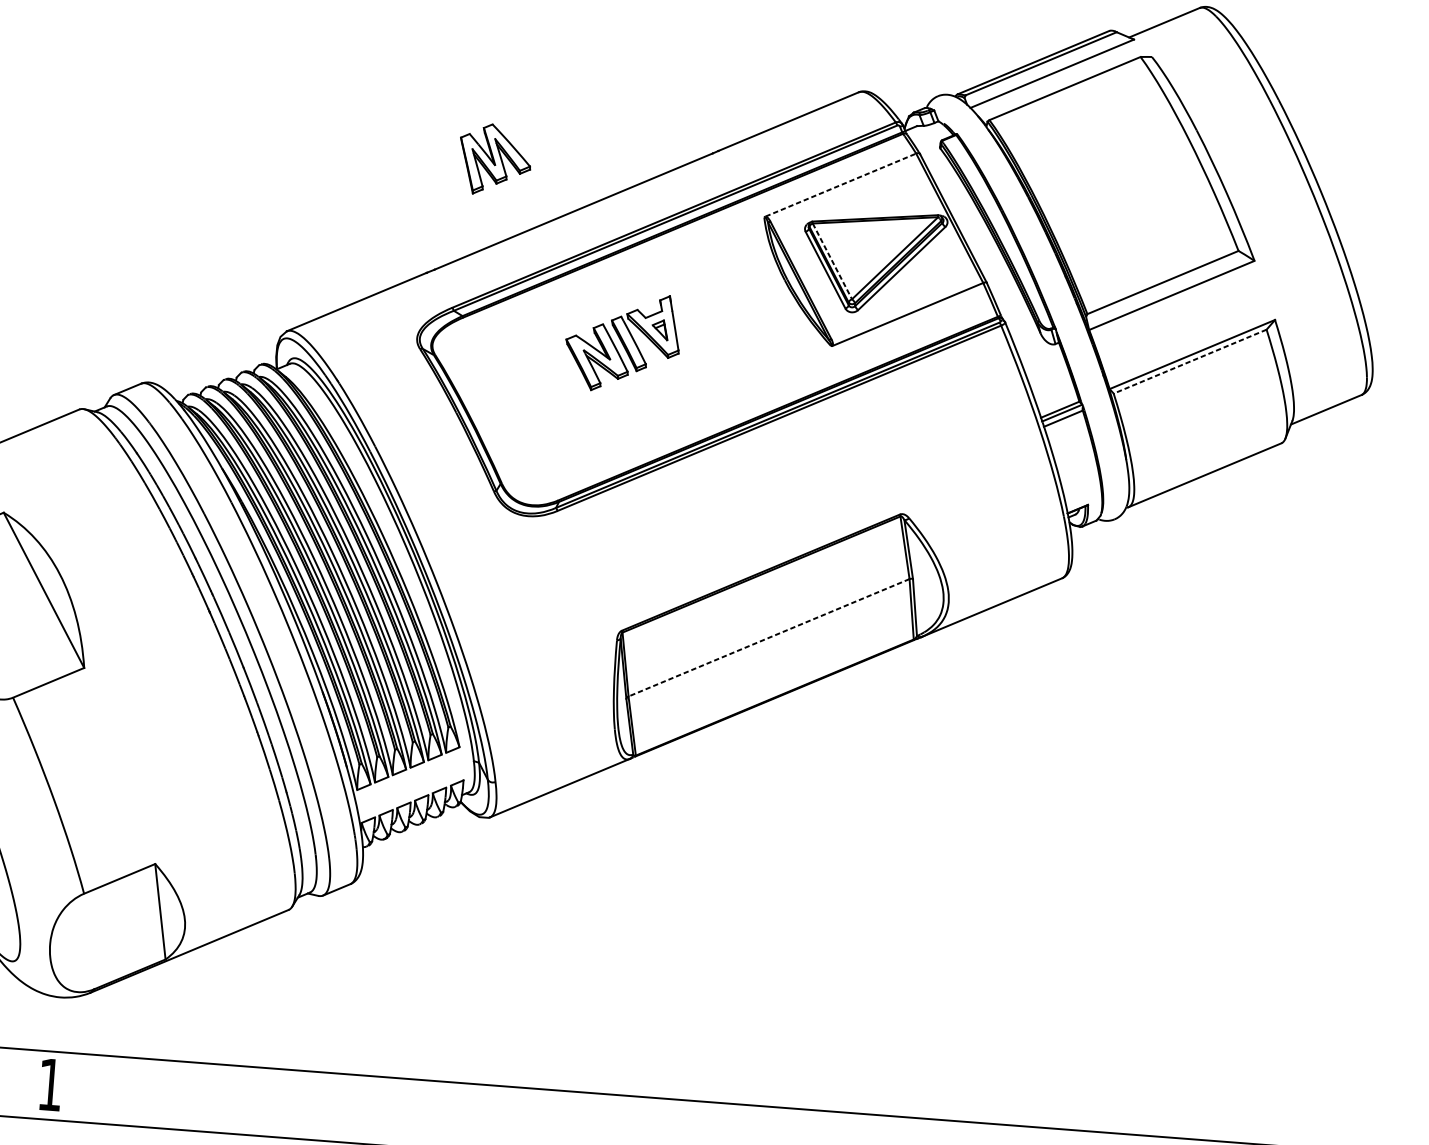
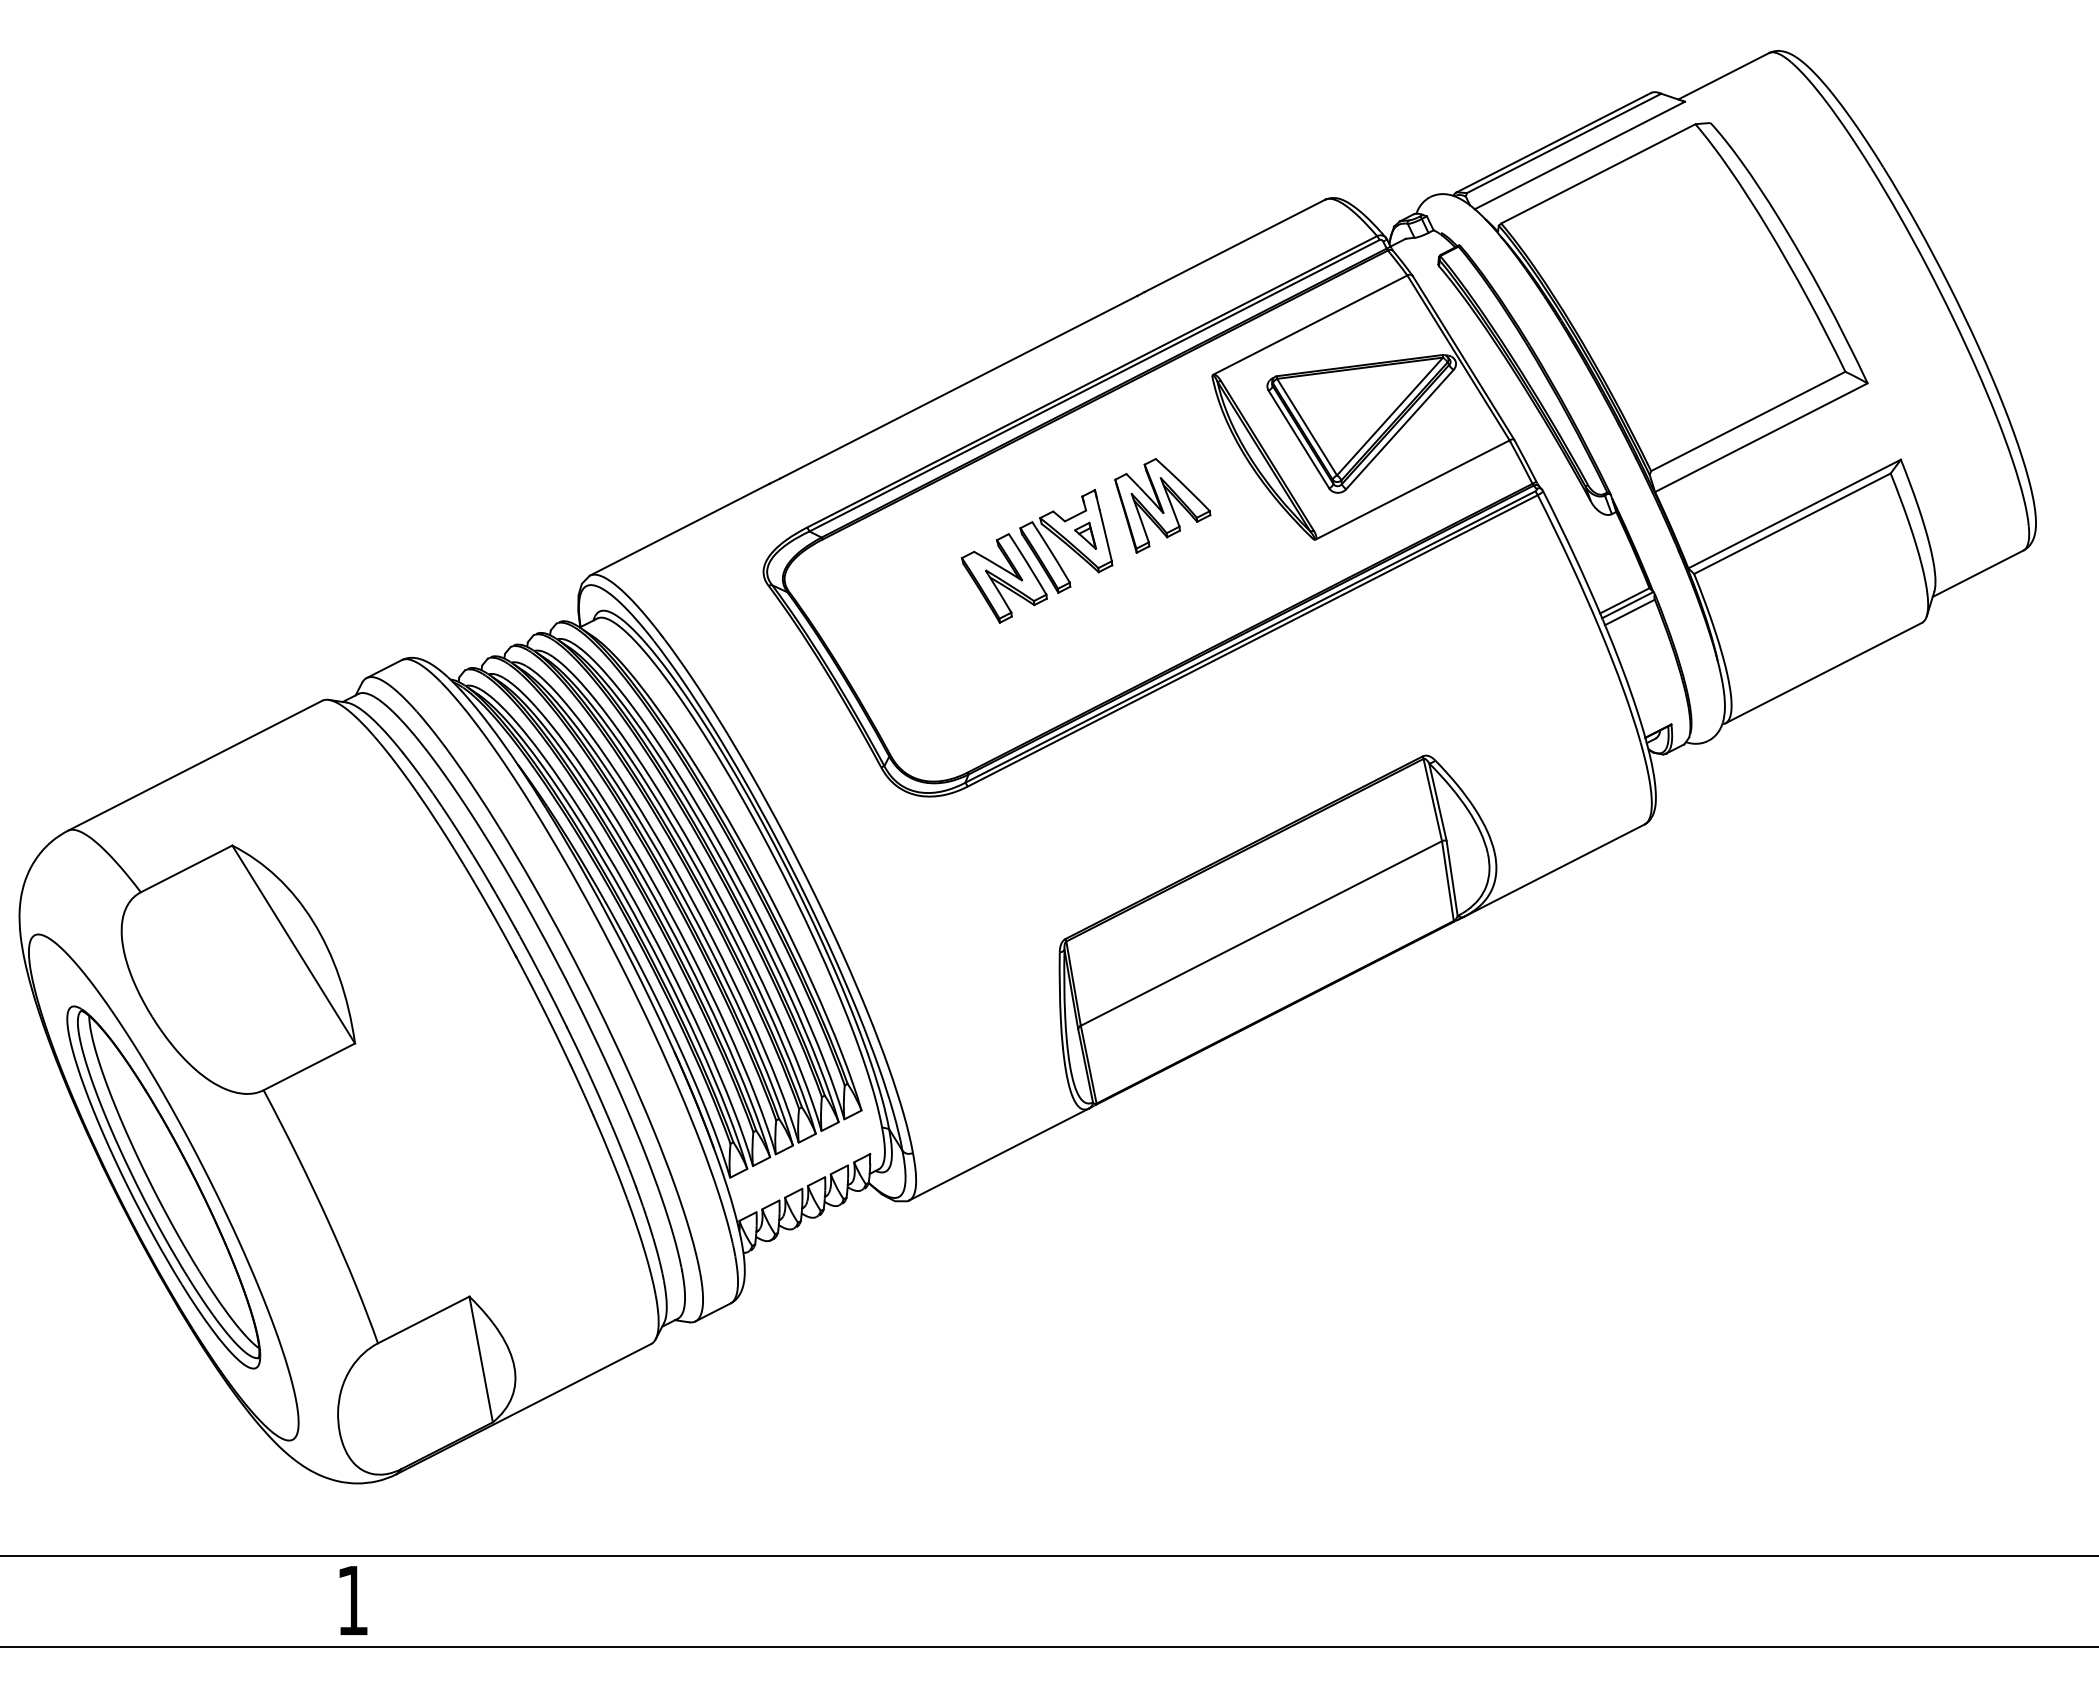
part: (494, 159) -> (1162, 505), moved
line: (840, 184) -> (1310, 324), dashed -> solid
line: (832, 261) -> (1307, 427), dashed -> solid
line: (1189, 361) -> (1791, 523), dashed -> solid
line: (769, 637) -> (1261, 933), dashed -> solid

